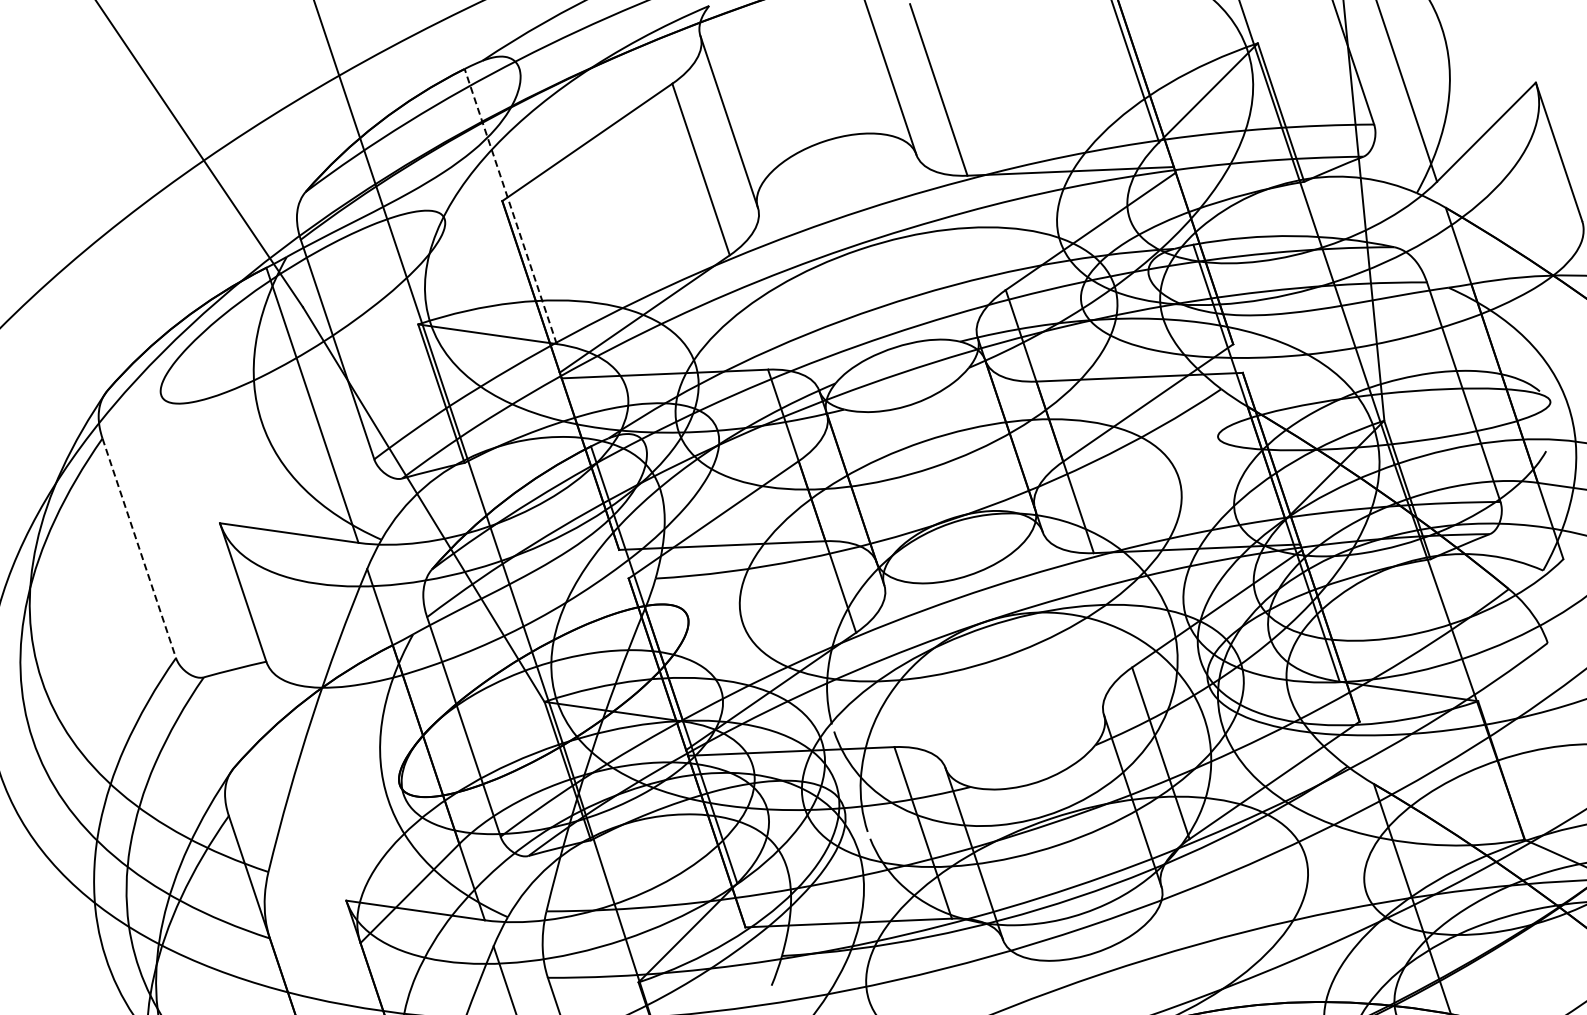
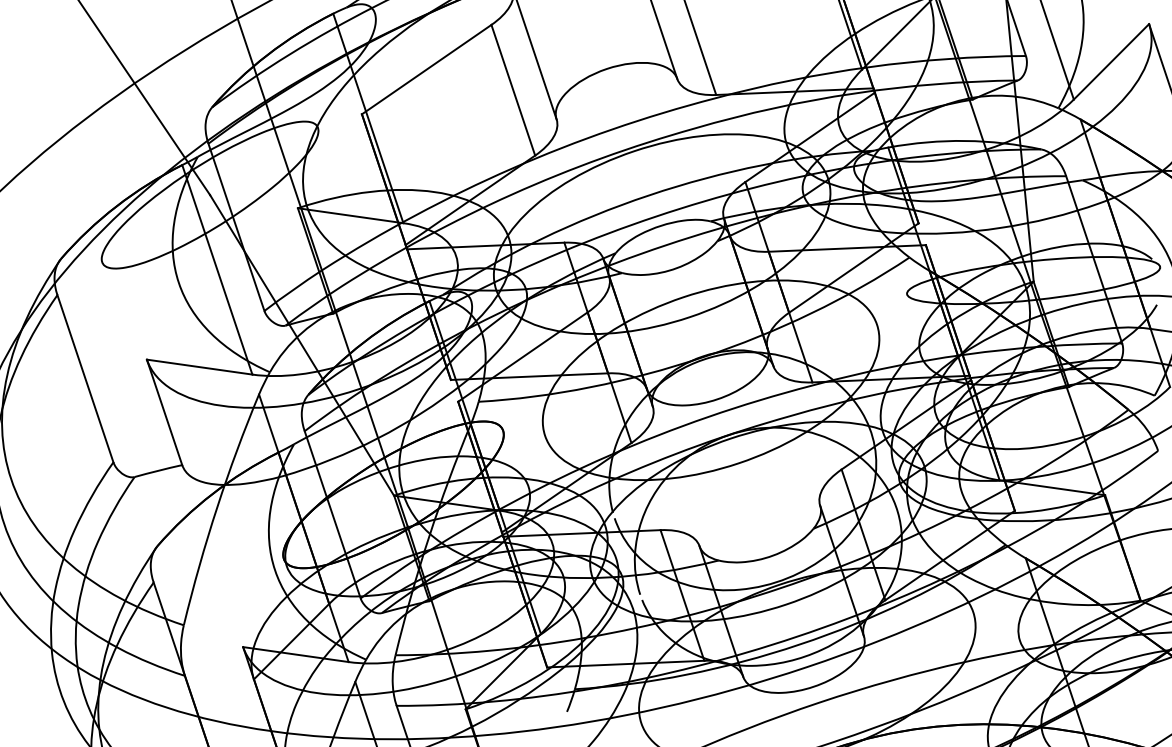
line: (510, 206) -> (368, 118), dashed -> solid
line: (139, 548) -> (85, 378), dashed -> solid

